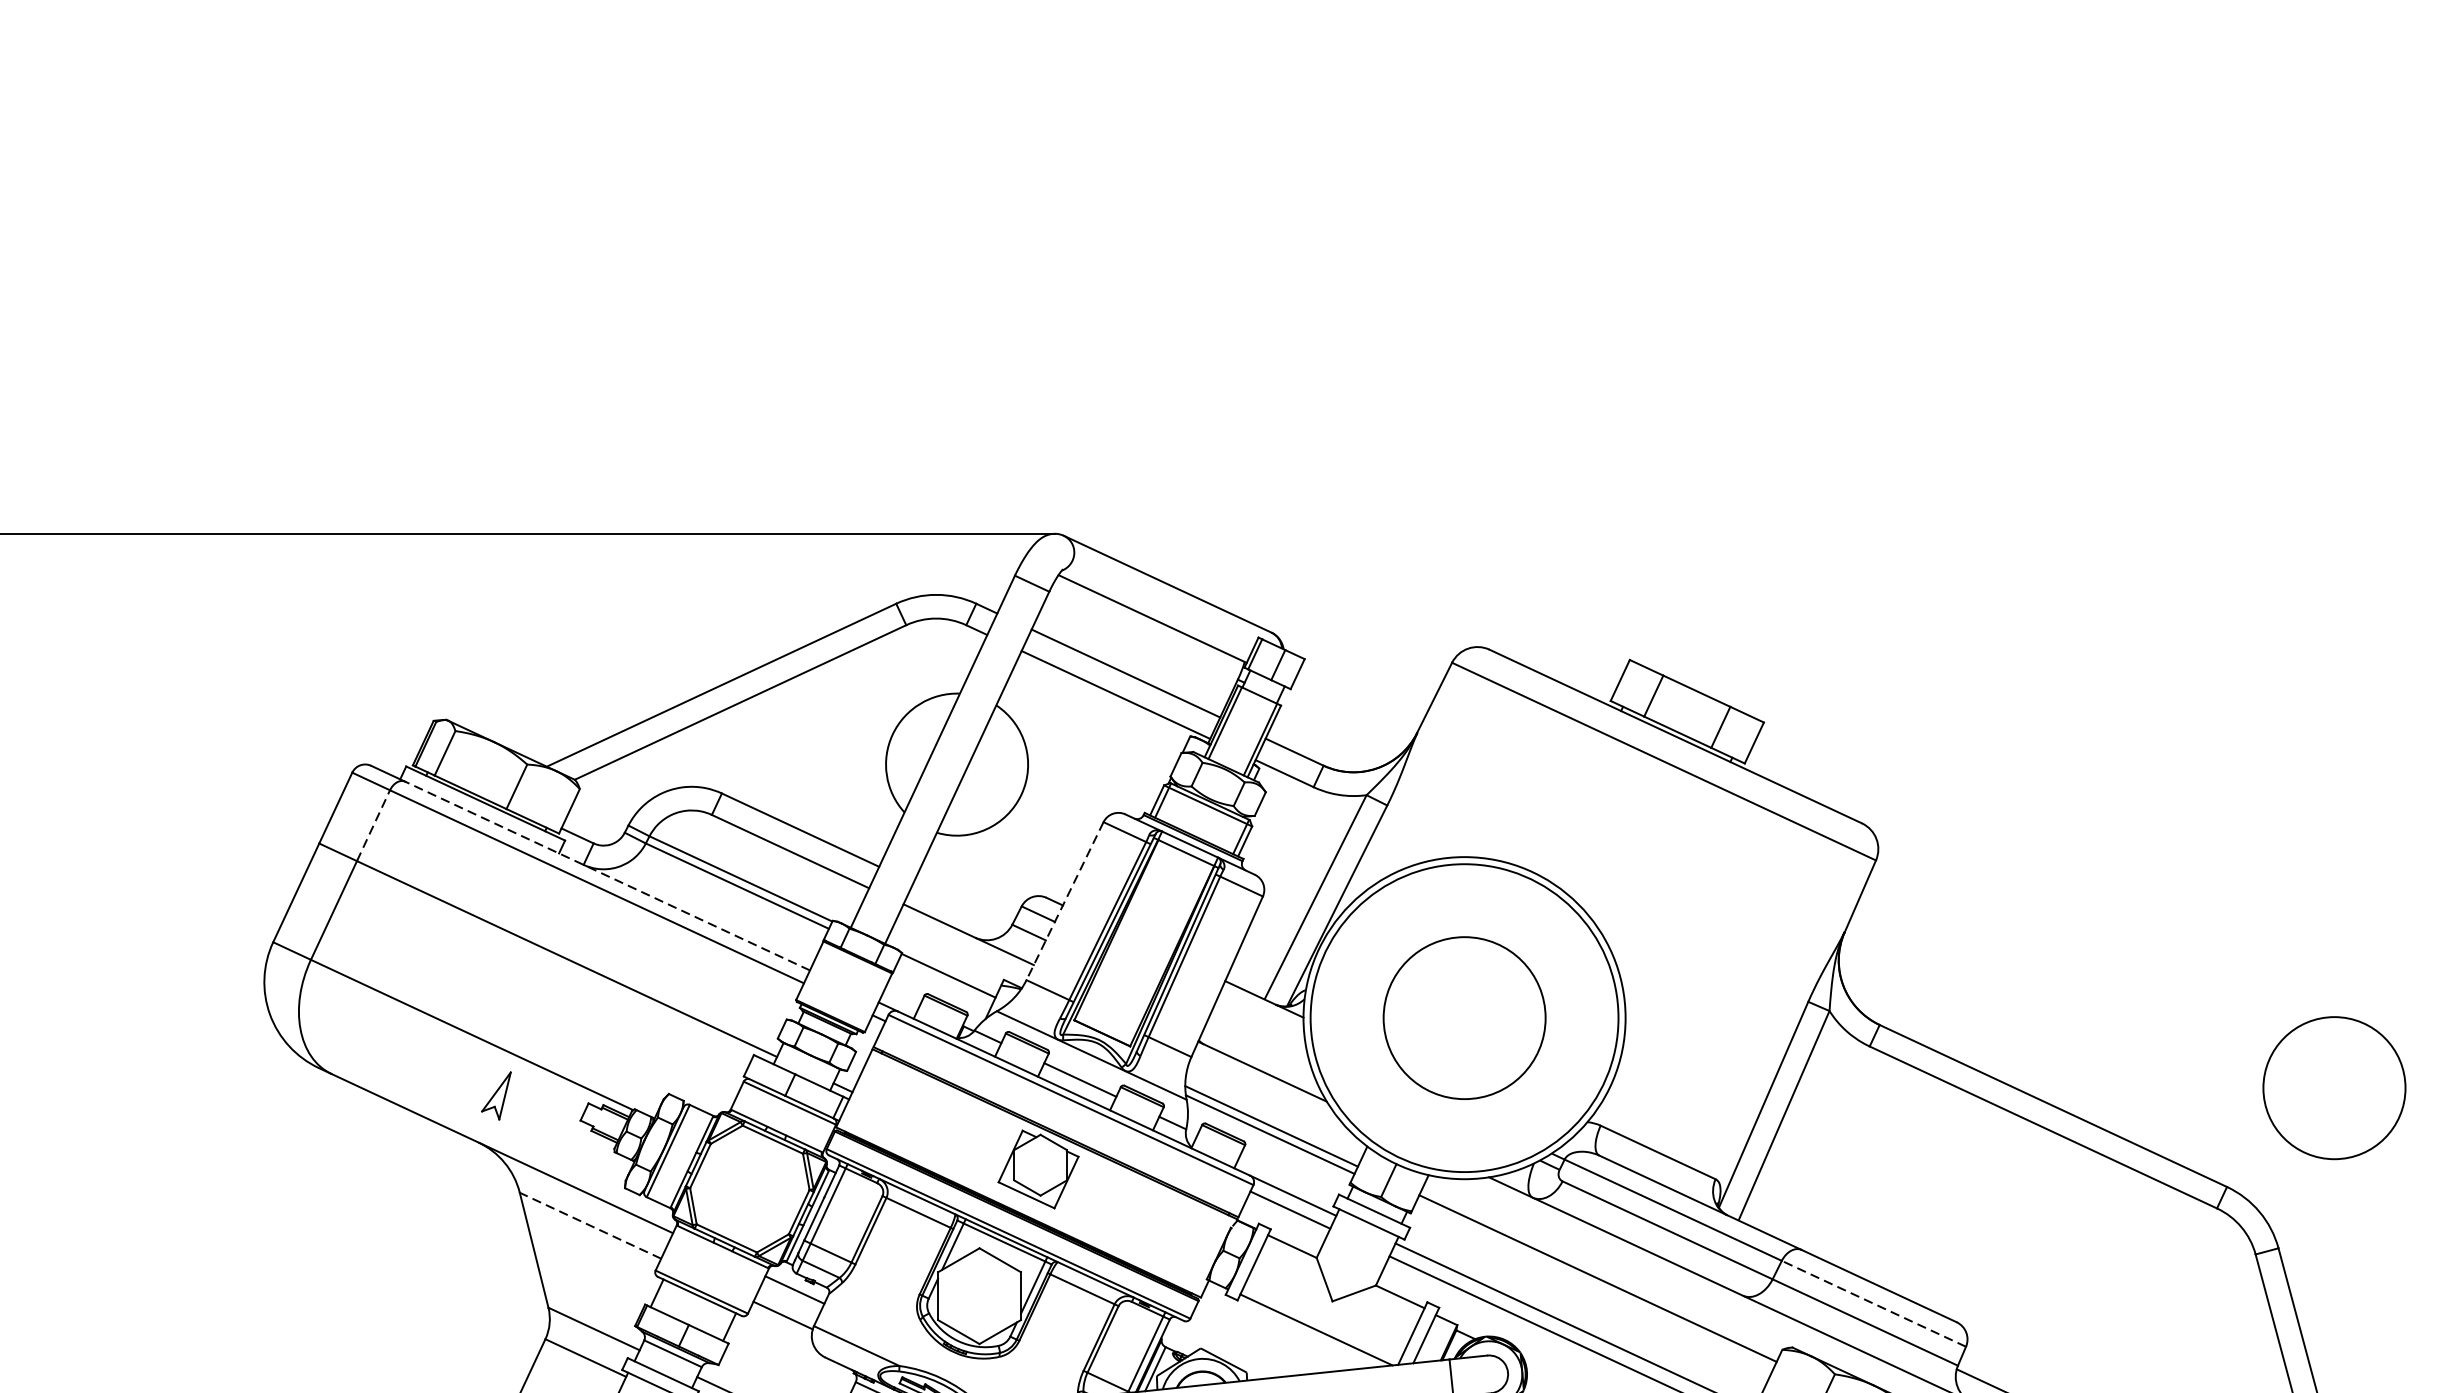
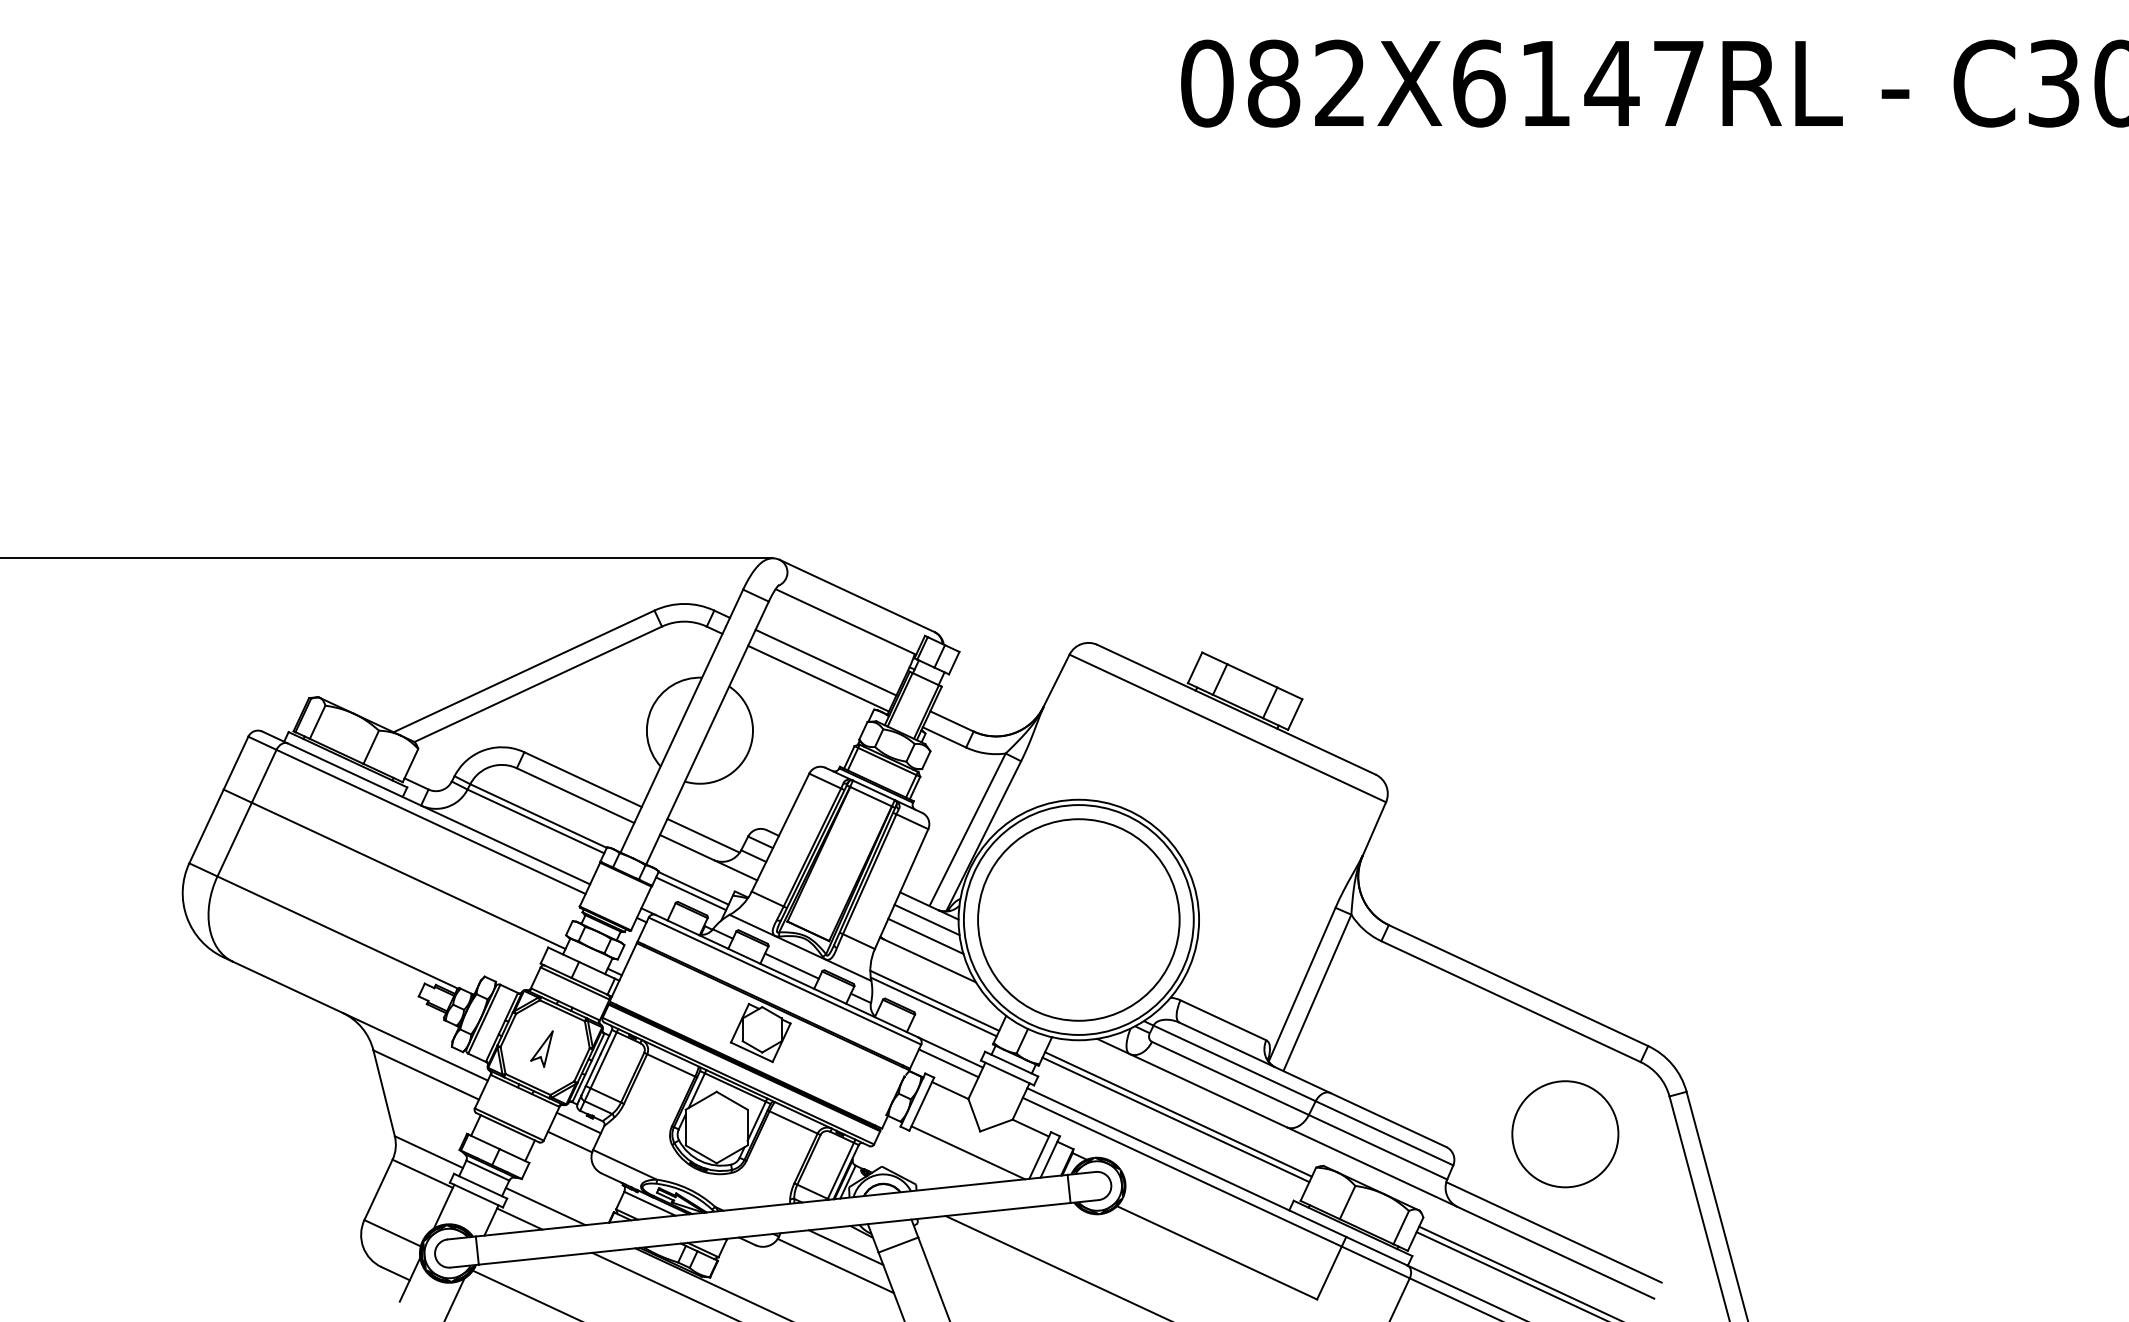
line: (373, 824) -> (264, 775), dashed -> solid
line: (606, 875) -> (438, 813), dashed -> solid
line: (1064, 900) -> (780, 832), dashed -> solid
line: (961, 904) -> (703, 835), added
line: (945, 982) -> (691, 893), added
line: (1260, 1017) -> (926, 919), added
circle: (1464, 1017) -> (1078, 919), size x1.67
line: (1259, 1038) -> (925, 935), added
circle: (2334, 1088) -> (1565, 1134), moved
part: (495, 1095) -> (541, 1048), moved
line: (589, 1225) -> (425, 1074), dashed -> solid
line: (1594, 1285) -> (1175, 1119), added
line: (1873, 1304) -> (1384, 1133), dashed -> solid

